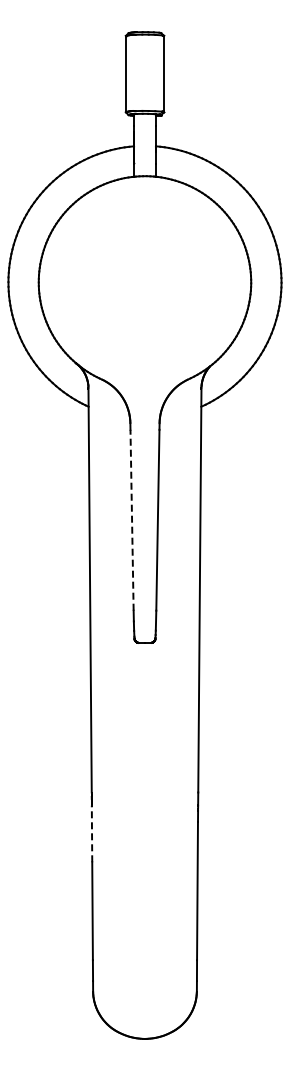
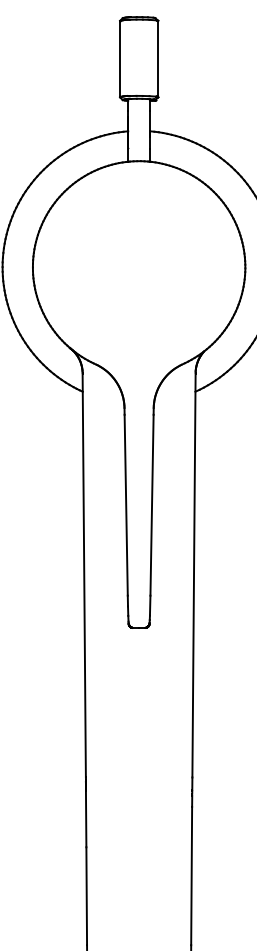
line: (132, 519) -> (126, 504), dashed -> solid
line: (92, 833) -> (86, 818), dashed -> solid

